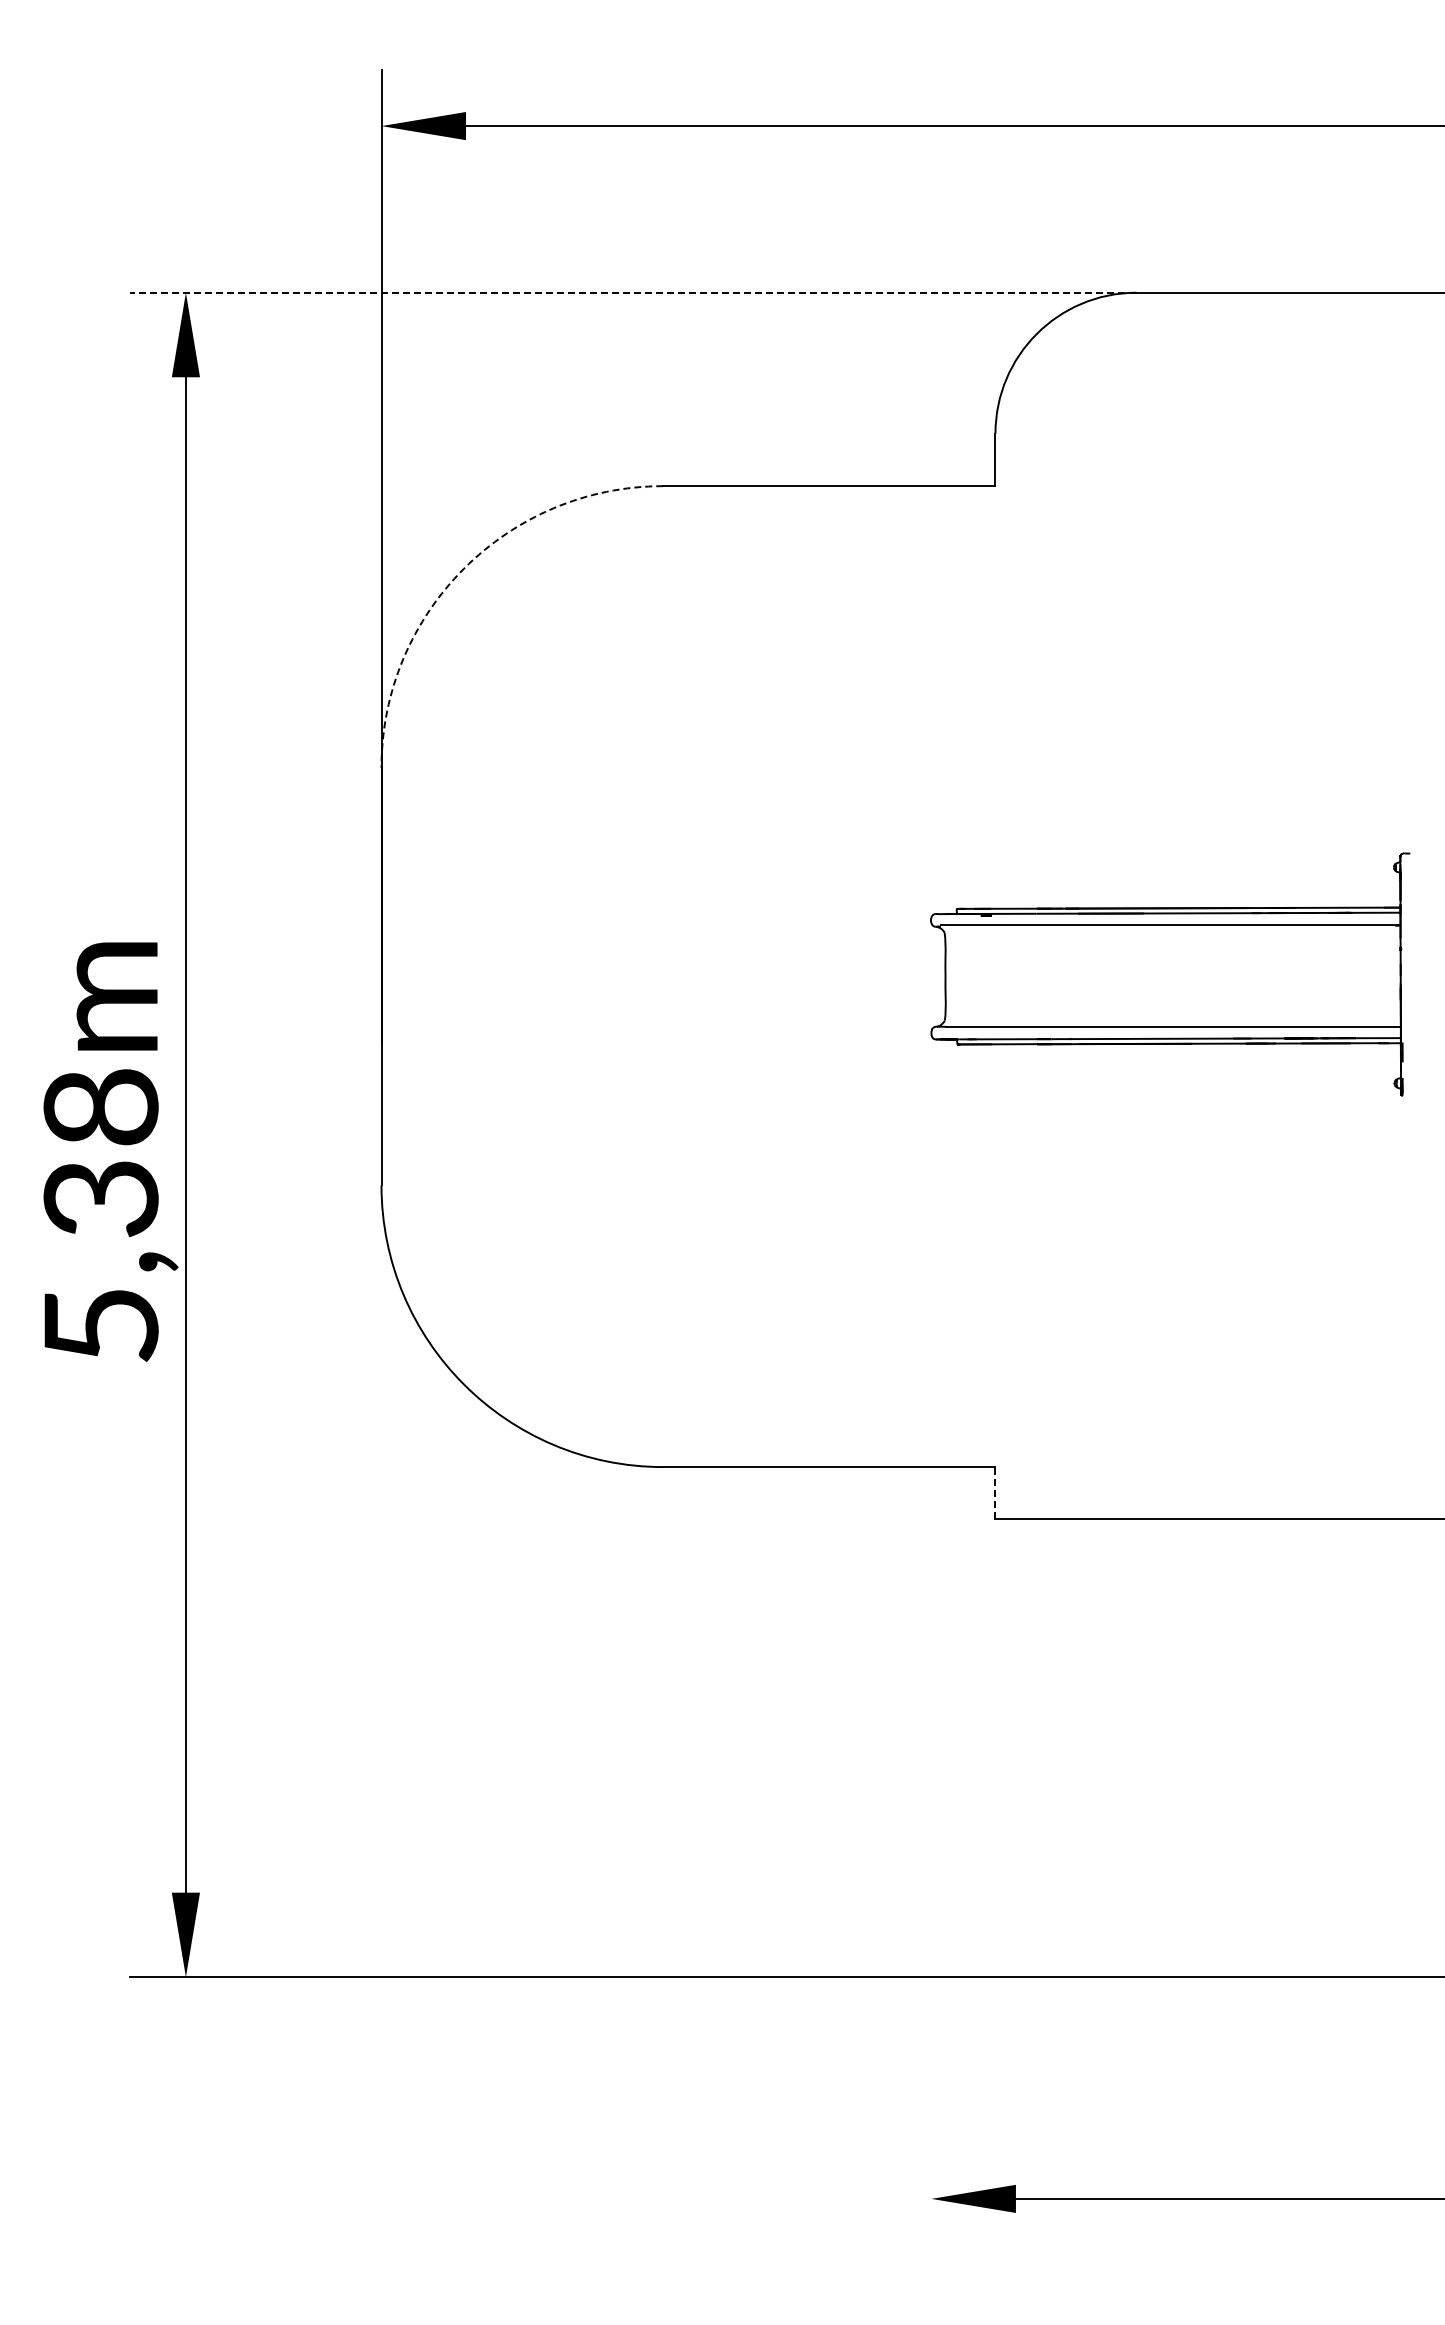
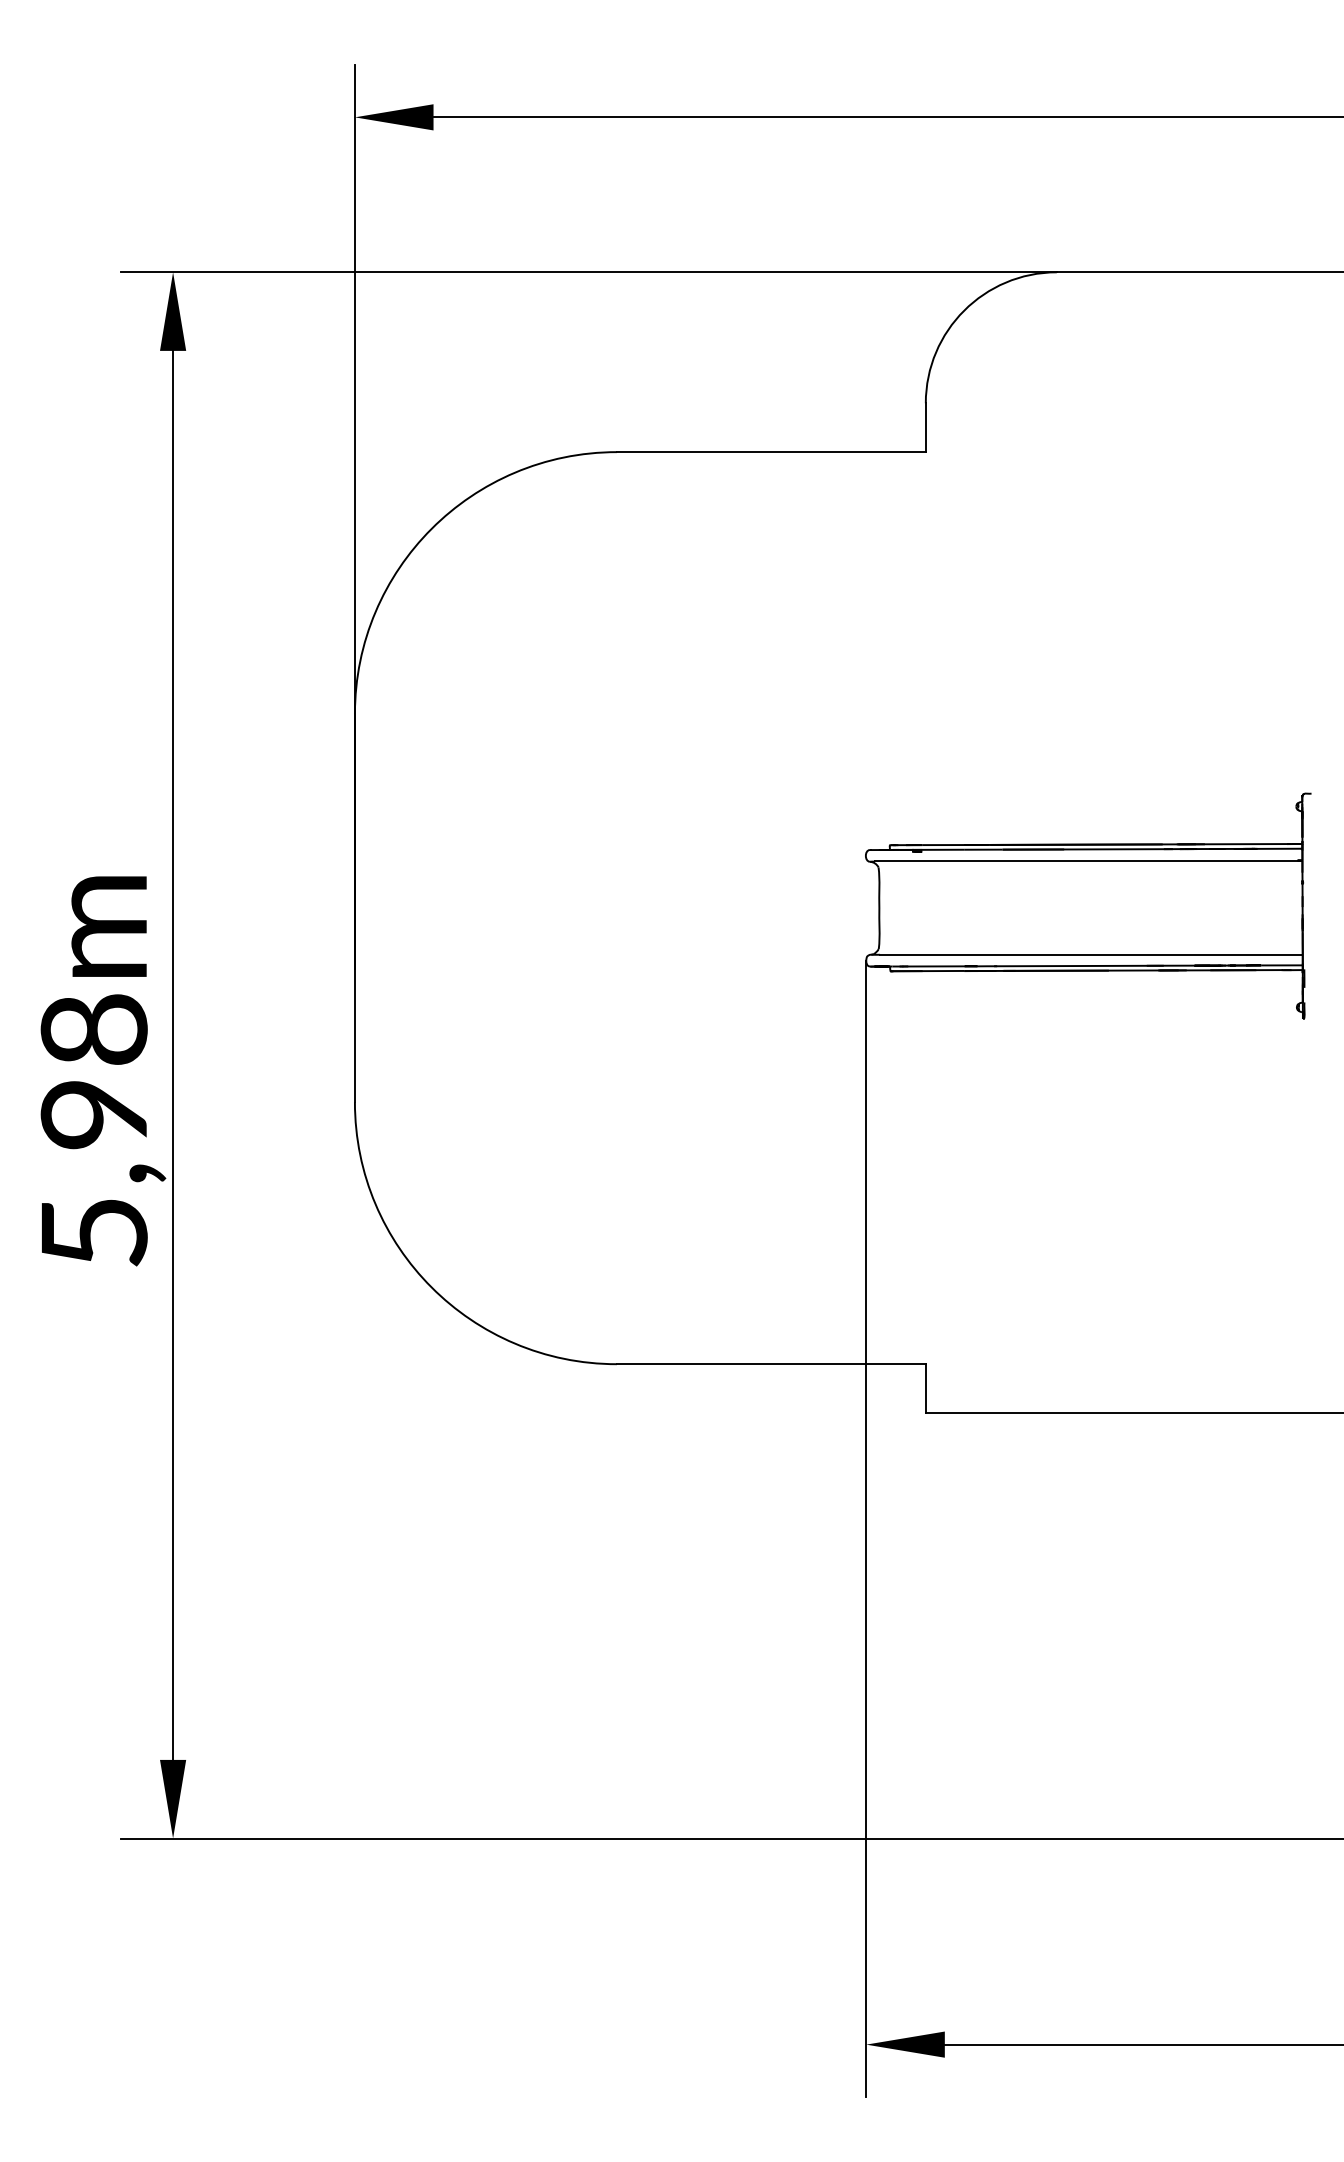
line: (632, 292) -> (588, 272), dashed -> solid
arc: (464, 568) -> (432, 528), dashed -> solid
text: (100, 1199) -> (93, 1115), 5,38m -> 5,98m
line: (995, 1492) -> (925, 1387), dashed -> solid
line: (931, 1644) -> (866, 1529), added

